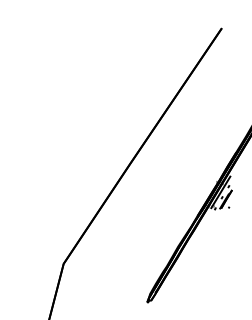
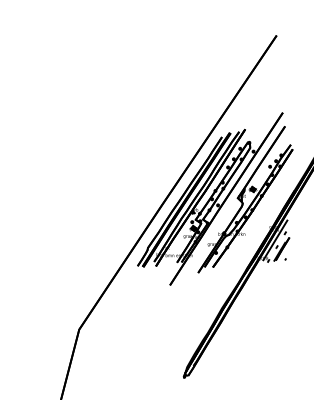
part: (172, 158) -> (215, 198), added

